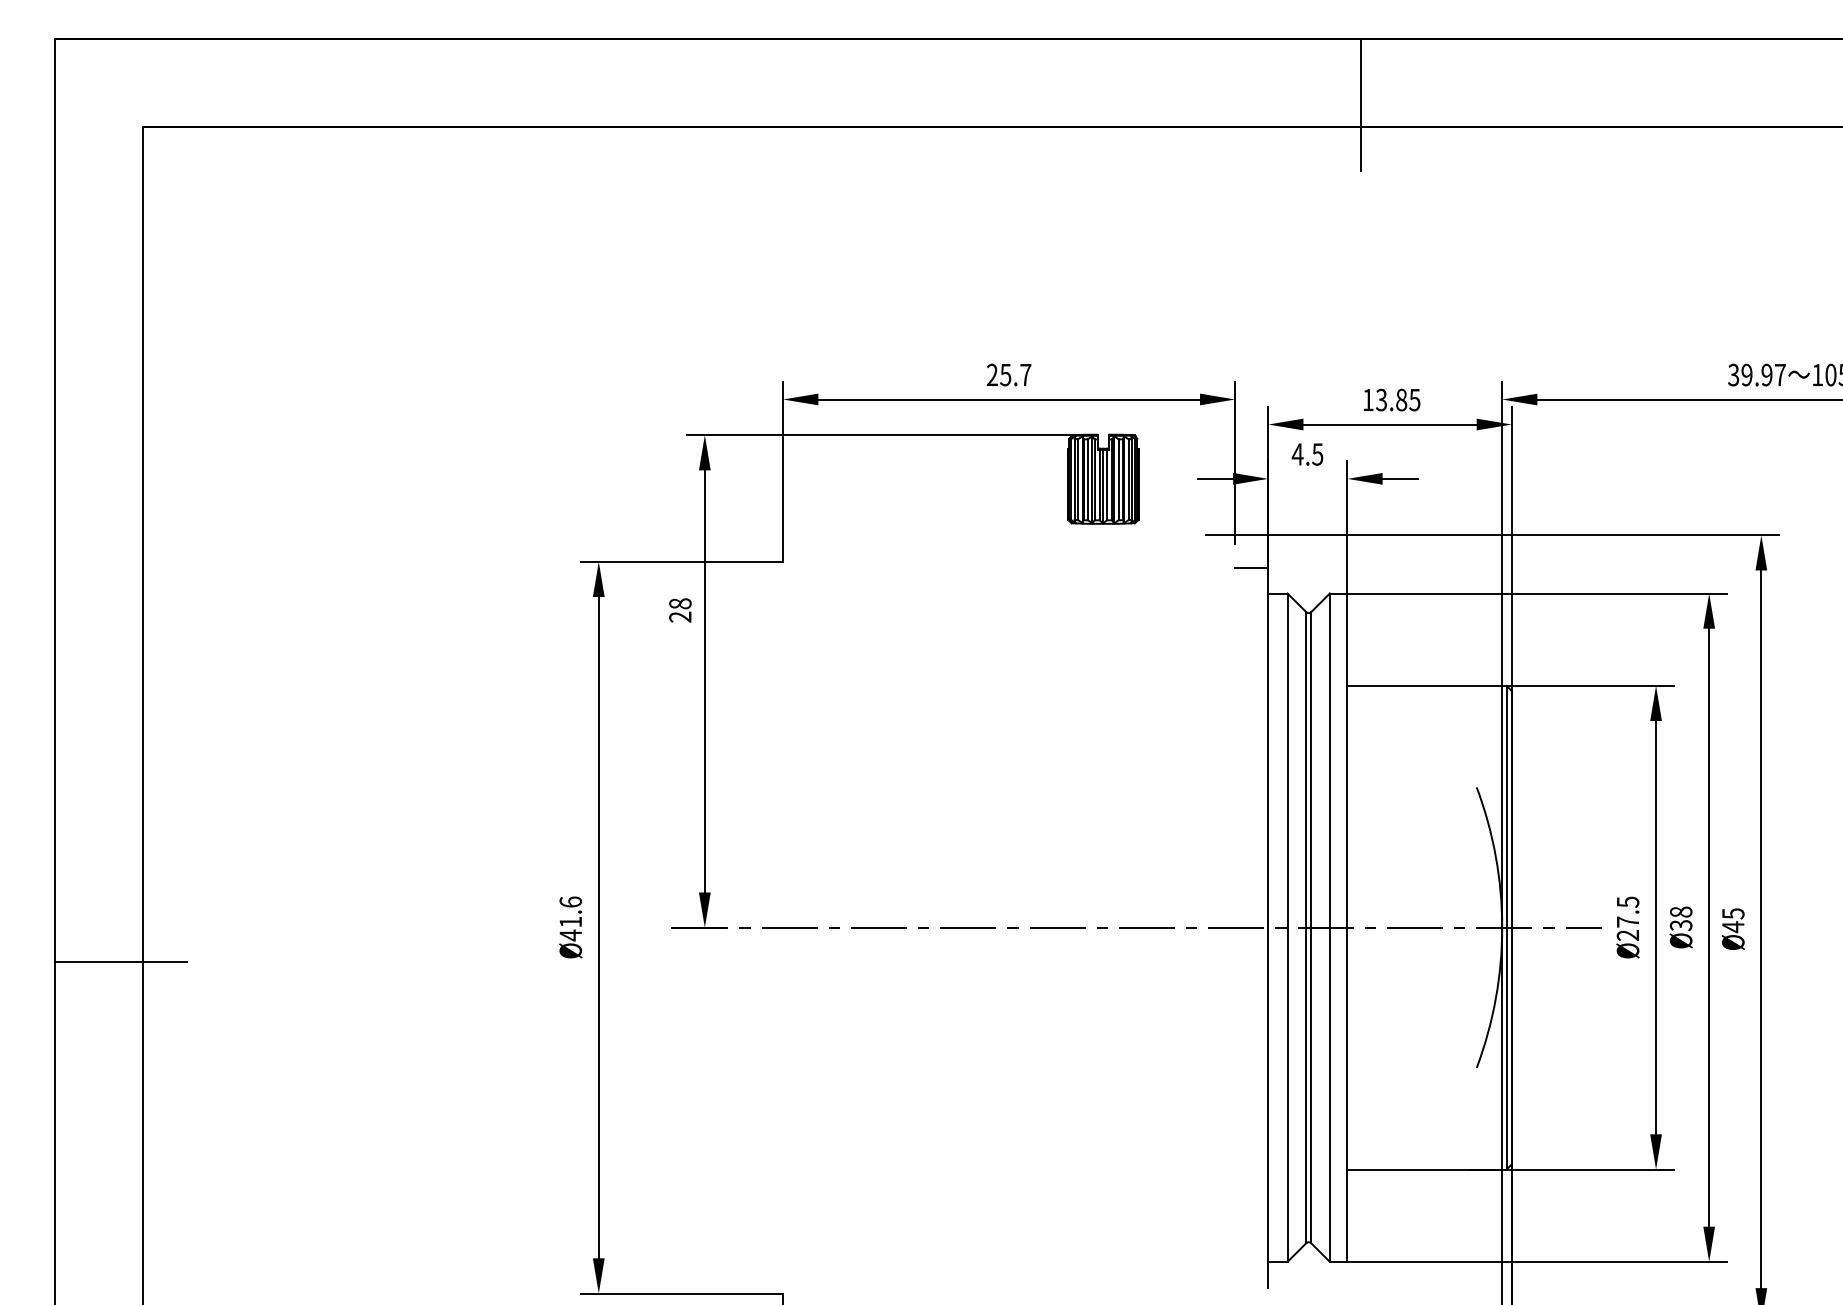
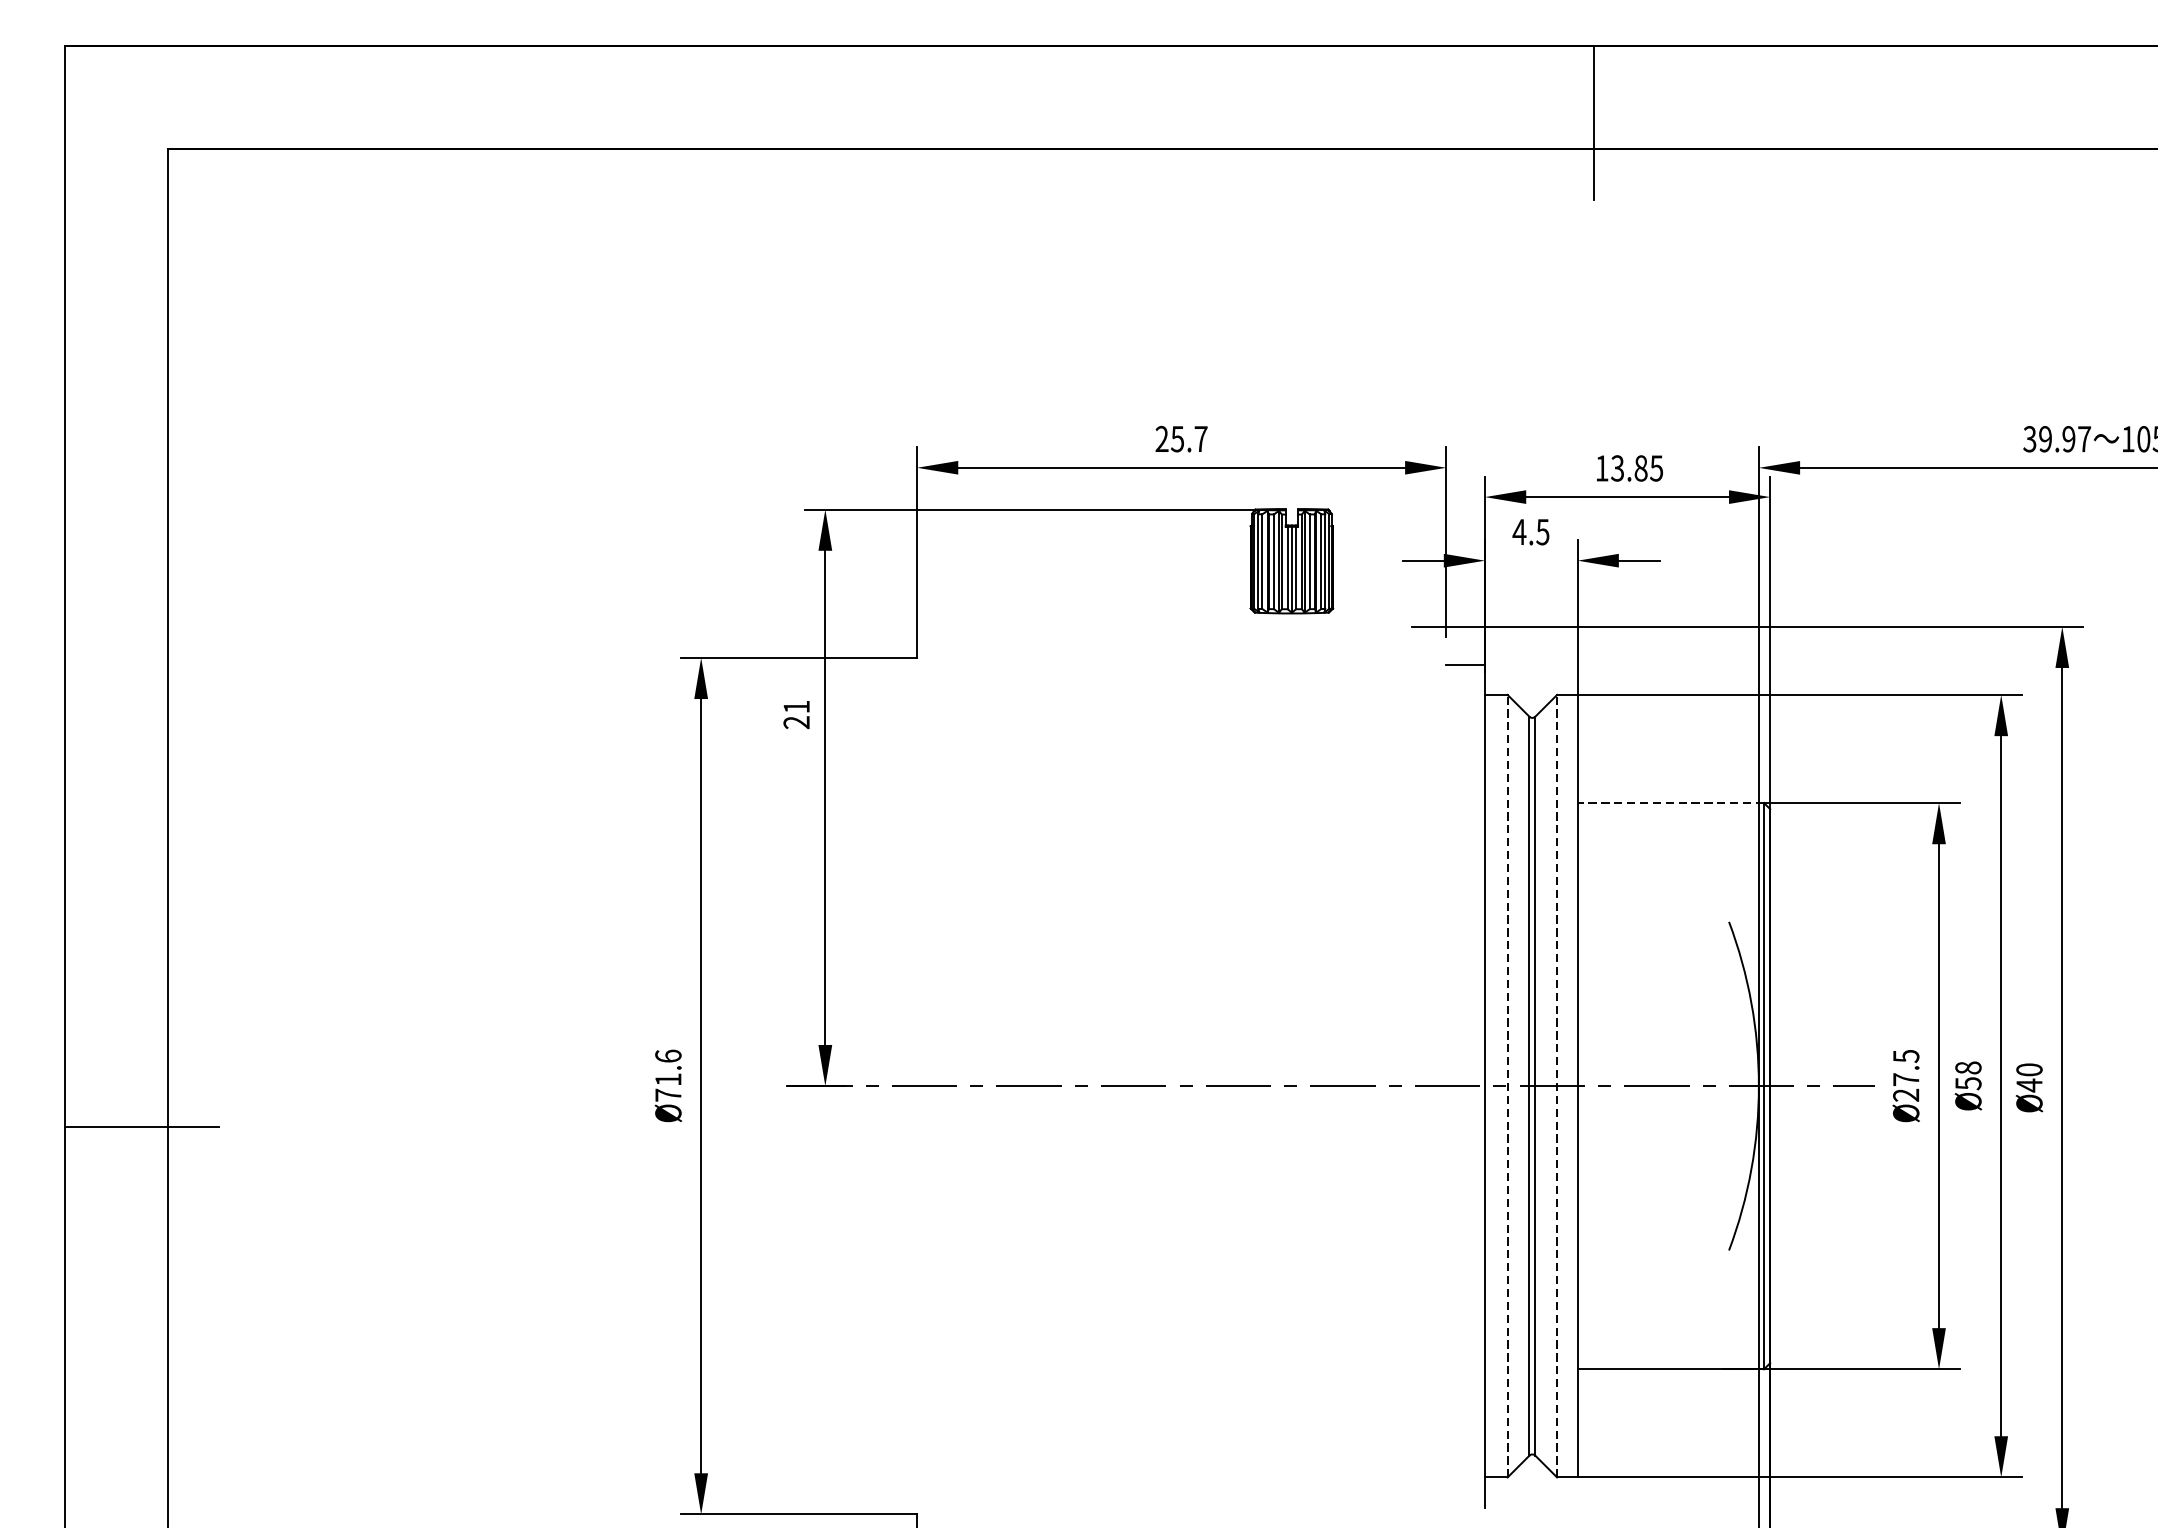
text: (680, 603) -> (796, 706), 28 -> 21
line: (1427, 685) -> (1671, 802), solid -> dashed
text: (1733, 913) -> (2029, 1069), Ø45 -> Ø40
text: (1680, 925) -> (1967, 1083), Ø38 -> Ø58
line: (1287, 927) -> (1507, 1085), solid -> dashed
line: (1329, 927) -> (1556, 1085), solid -> dashed
text: (570, 935) -> (668, 1095), Ø41.6 -> Ø71.6

